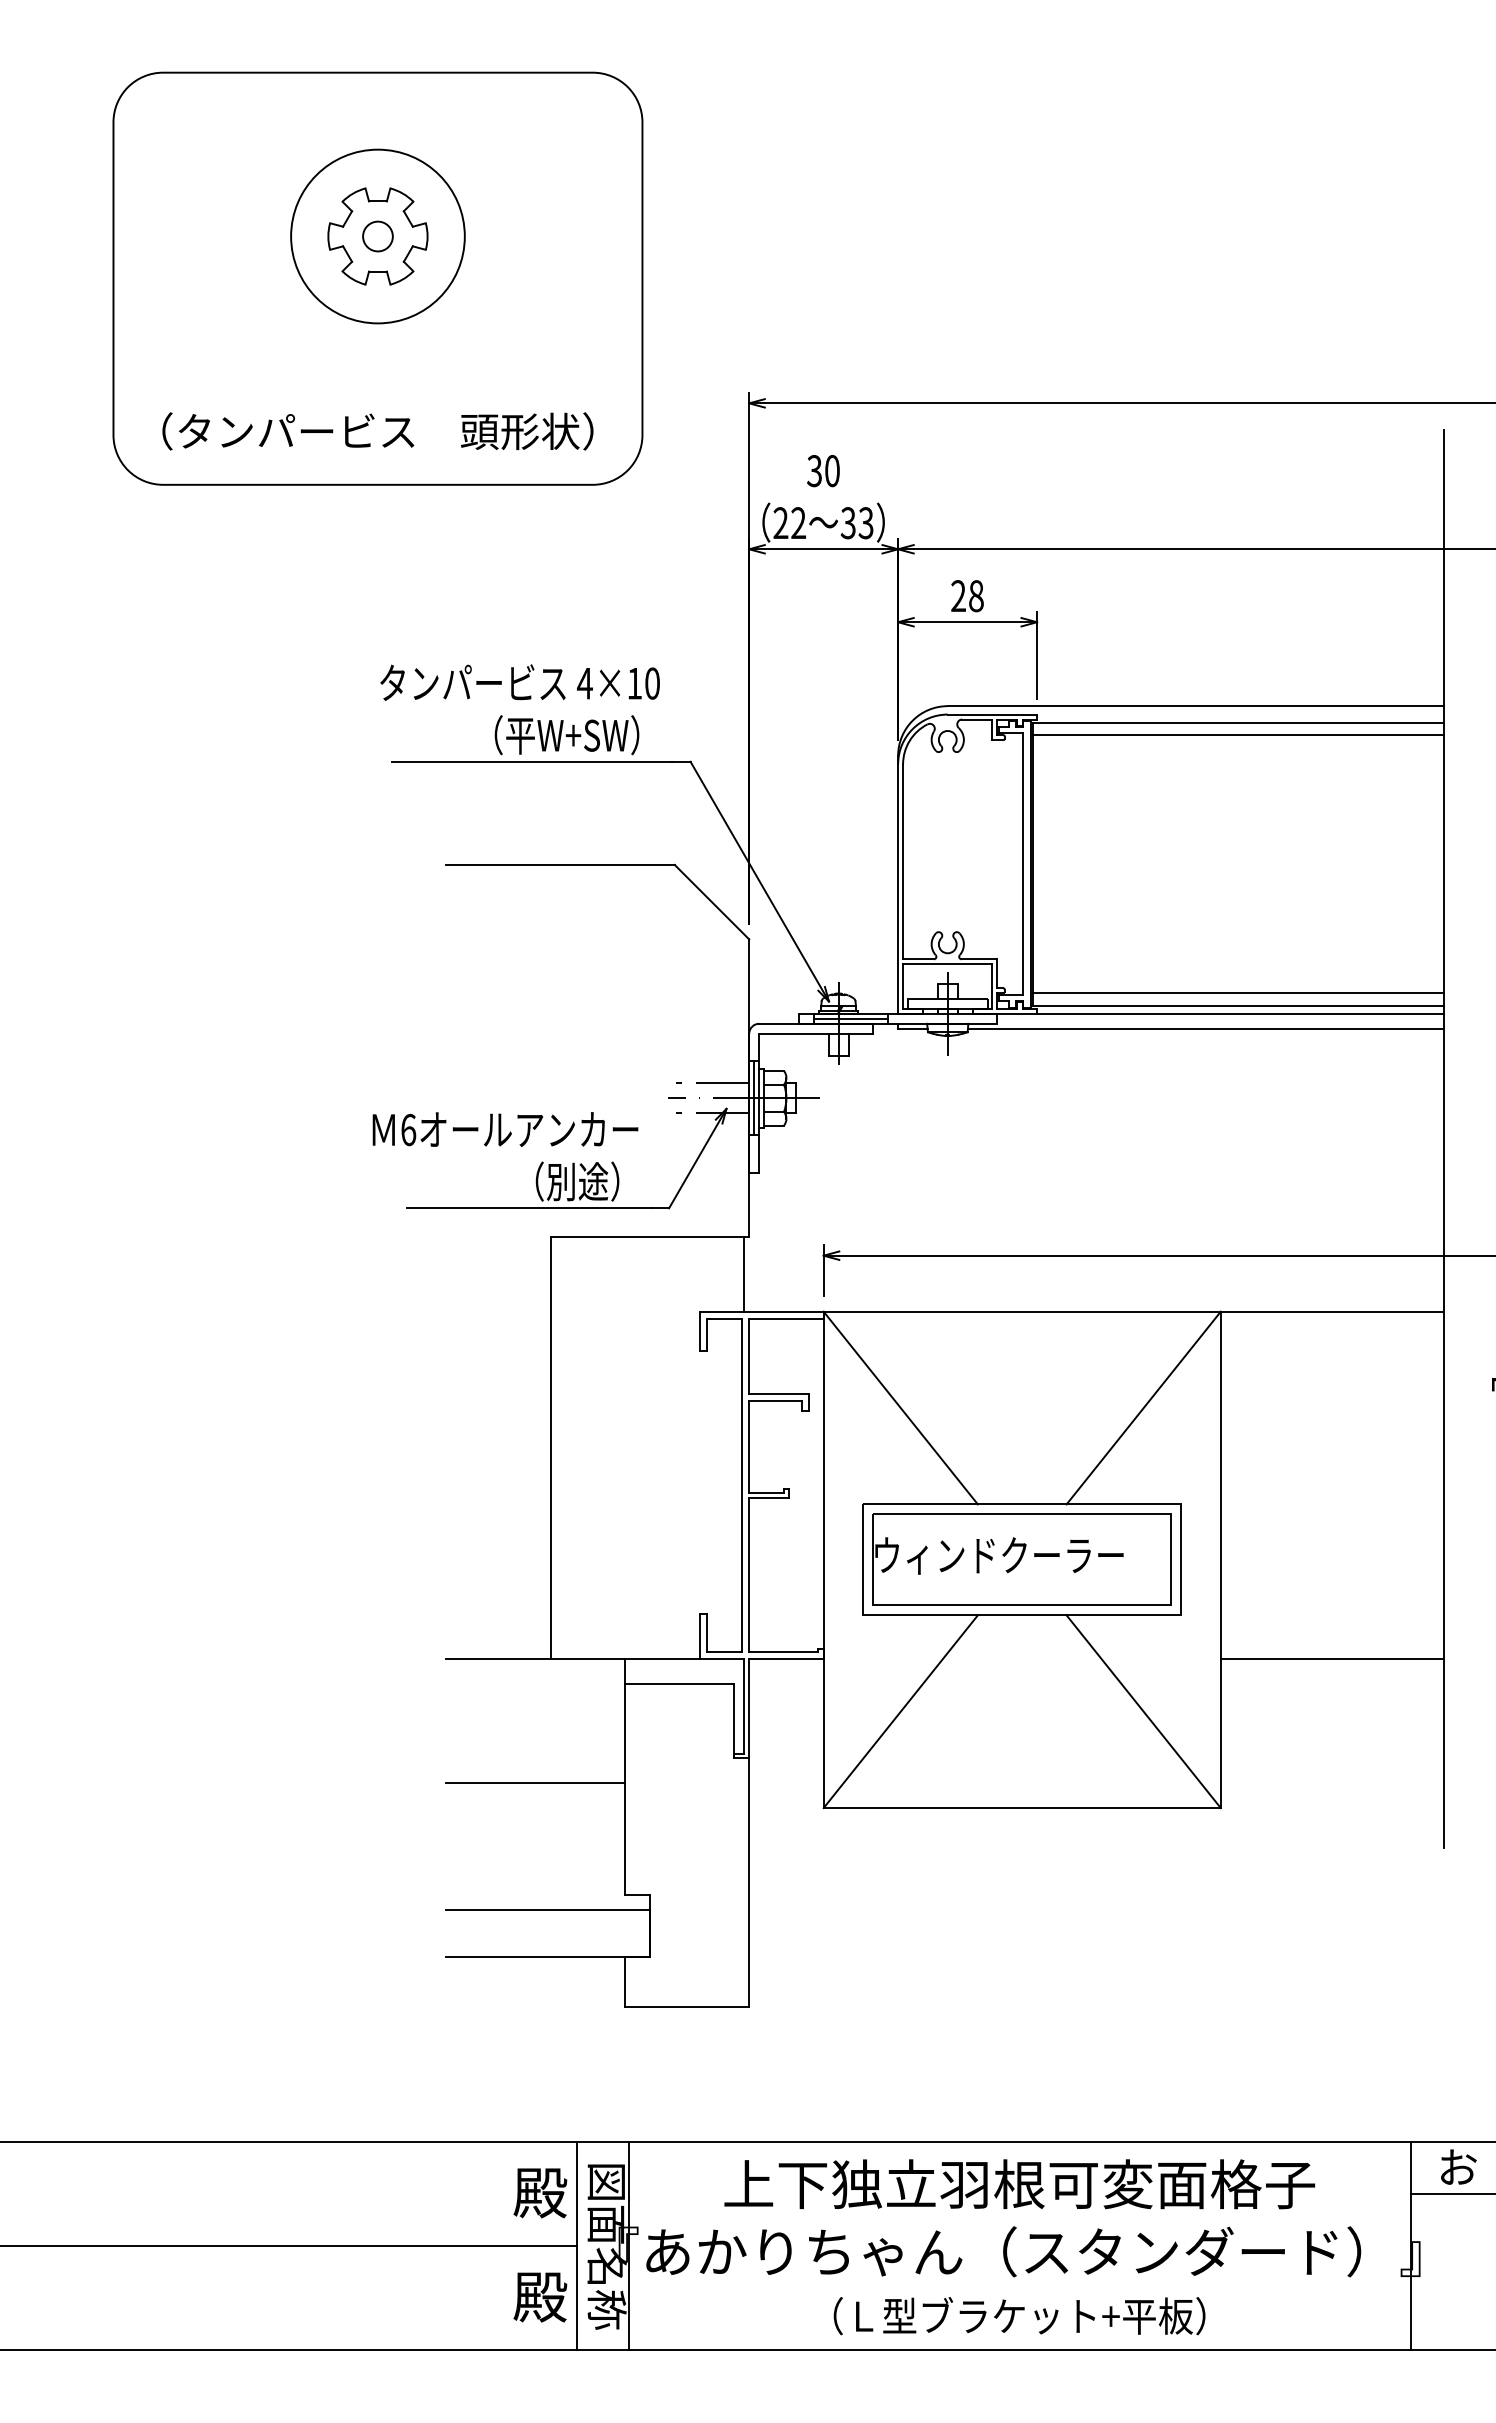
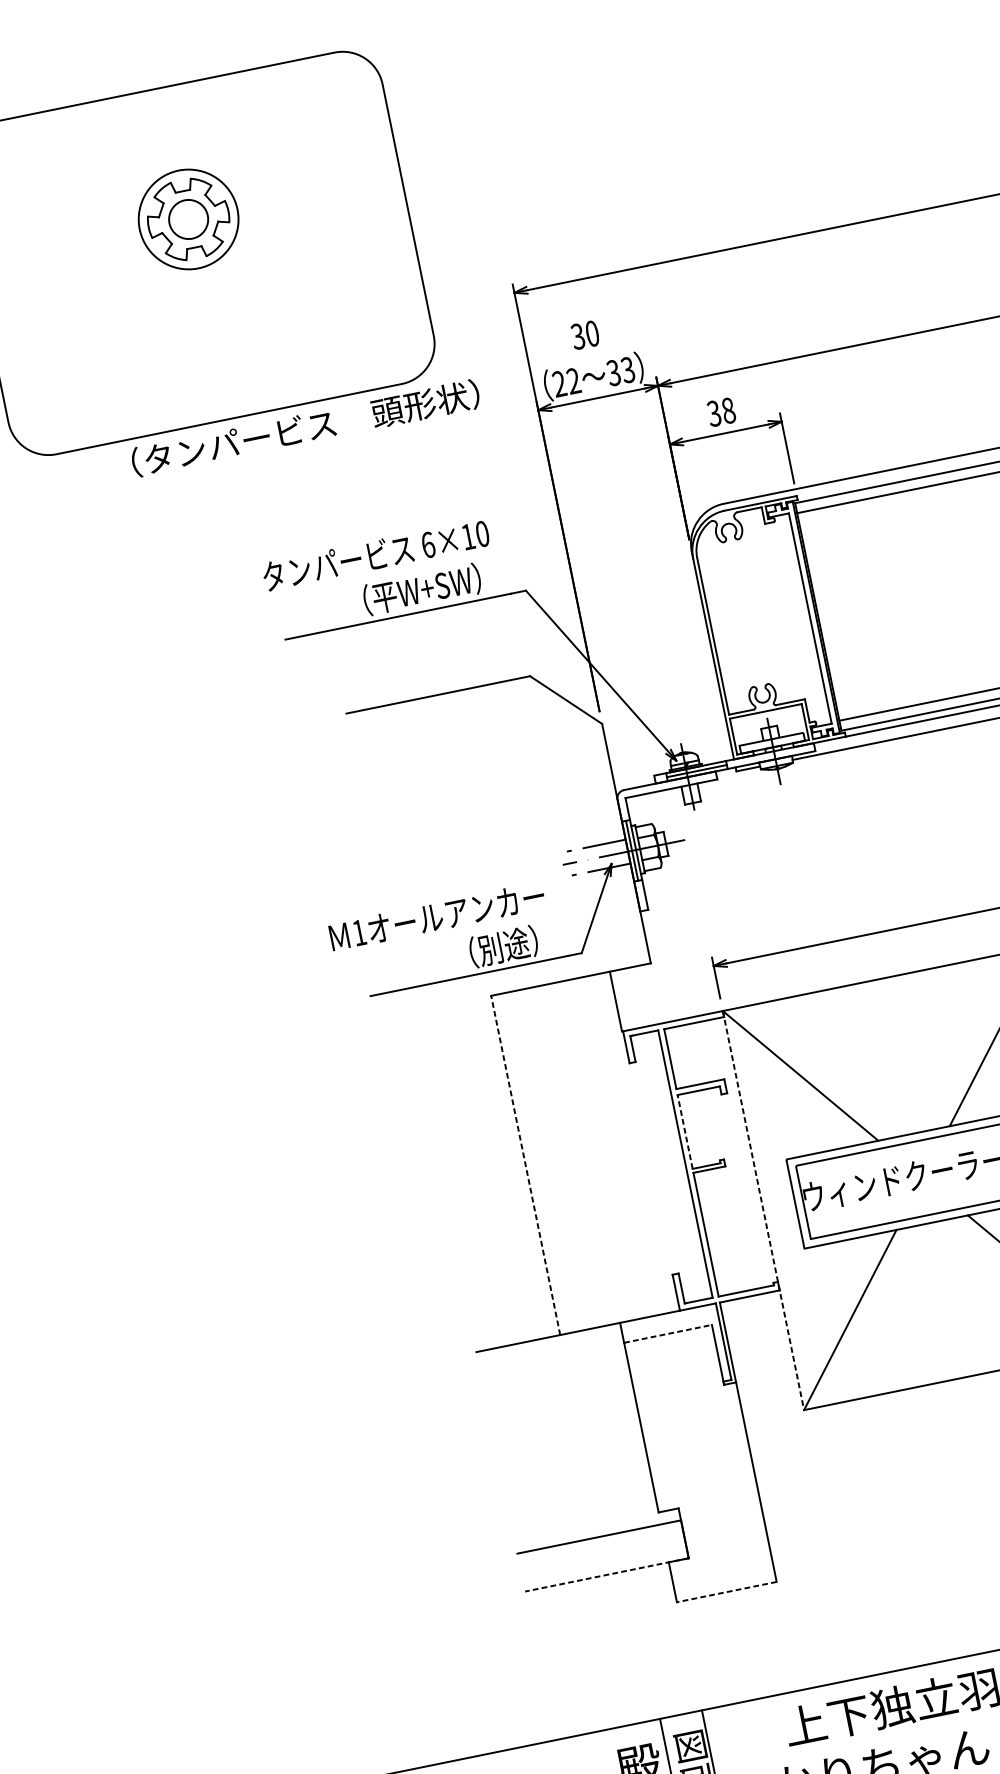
circle: (377, 236) -> (188, 219), size x0.7
circle: (377, 236) -> (188, 219), size x1.6
text: (377, 431) -> (305, 428), moved
text: (958, 596) -> (714, 413), 28 -> 38
text: (584, 683) -> (427, 545), 4×10 -> 6×10
text: (408, 1129) -> (359, 932), 6 -> 1
line: (744, 1274) -> (616, 1001), moved
line: (749, 1446) -> (685, 1131), solid -> dashed
line: (550, 1448) -> (525, 1165), solid -> dashed
line: (823, 1560) -> (763, 1211), solid -> dashed
line: (679, 1683) -> (667, 1333), solid -> dashed
line: (535, 1783) -> (568, 1437), removed
line: (548, 1956) -> (607, 1574), solid -> dashed
line: (686, 2006) -> (726, 1592), solid -> dashed

